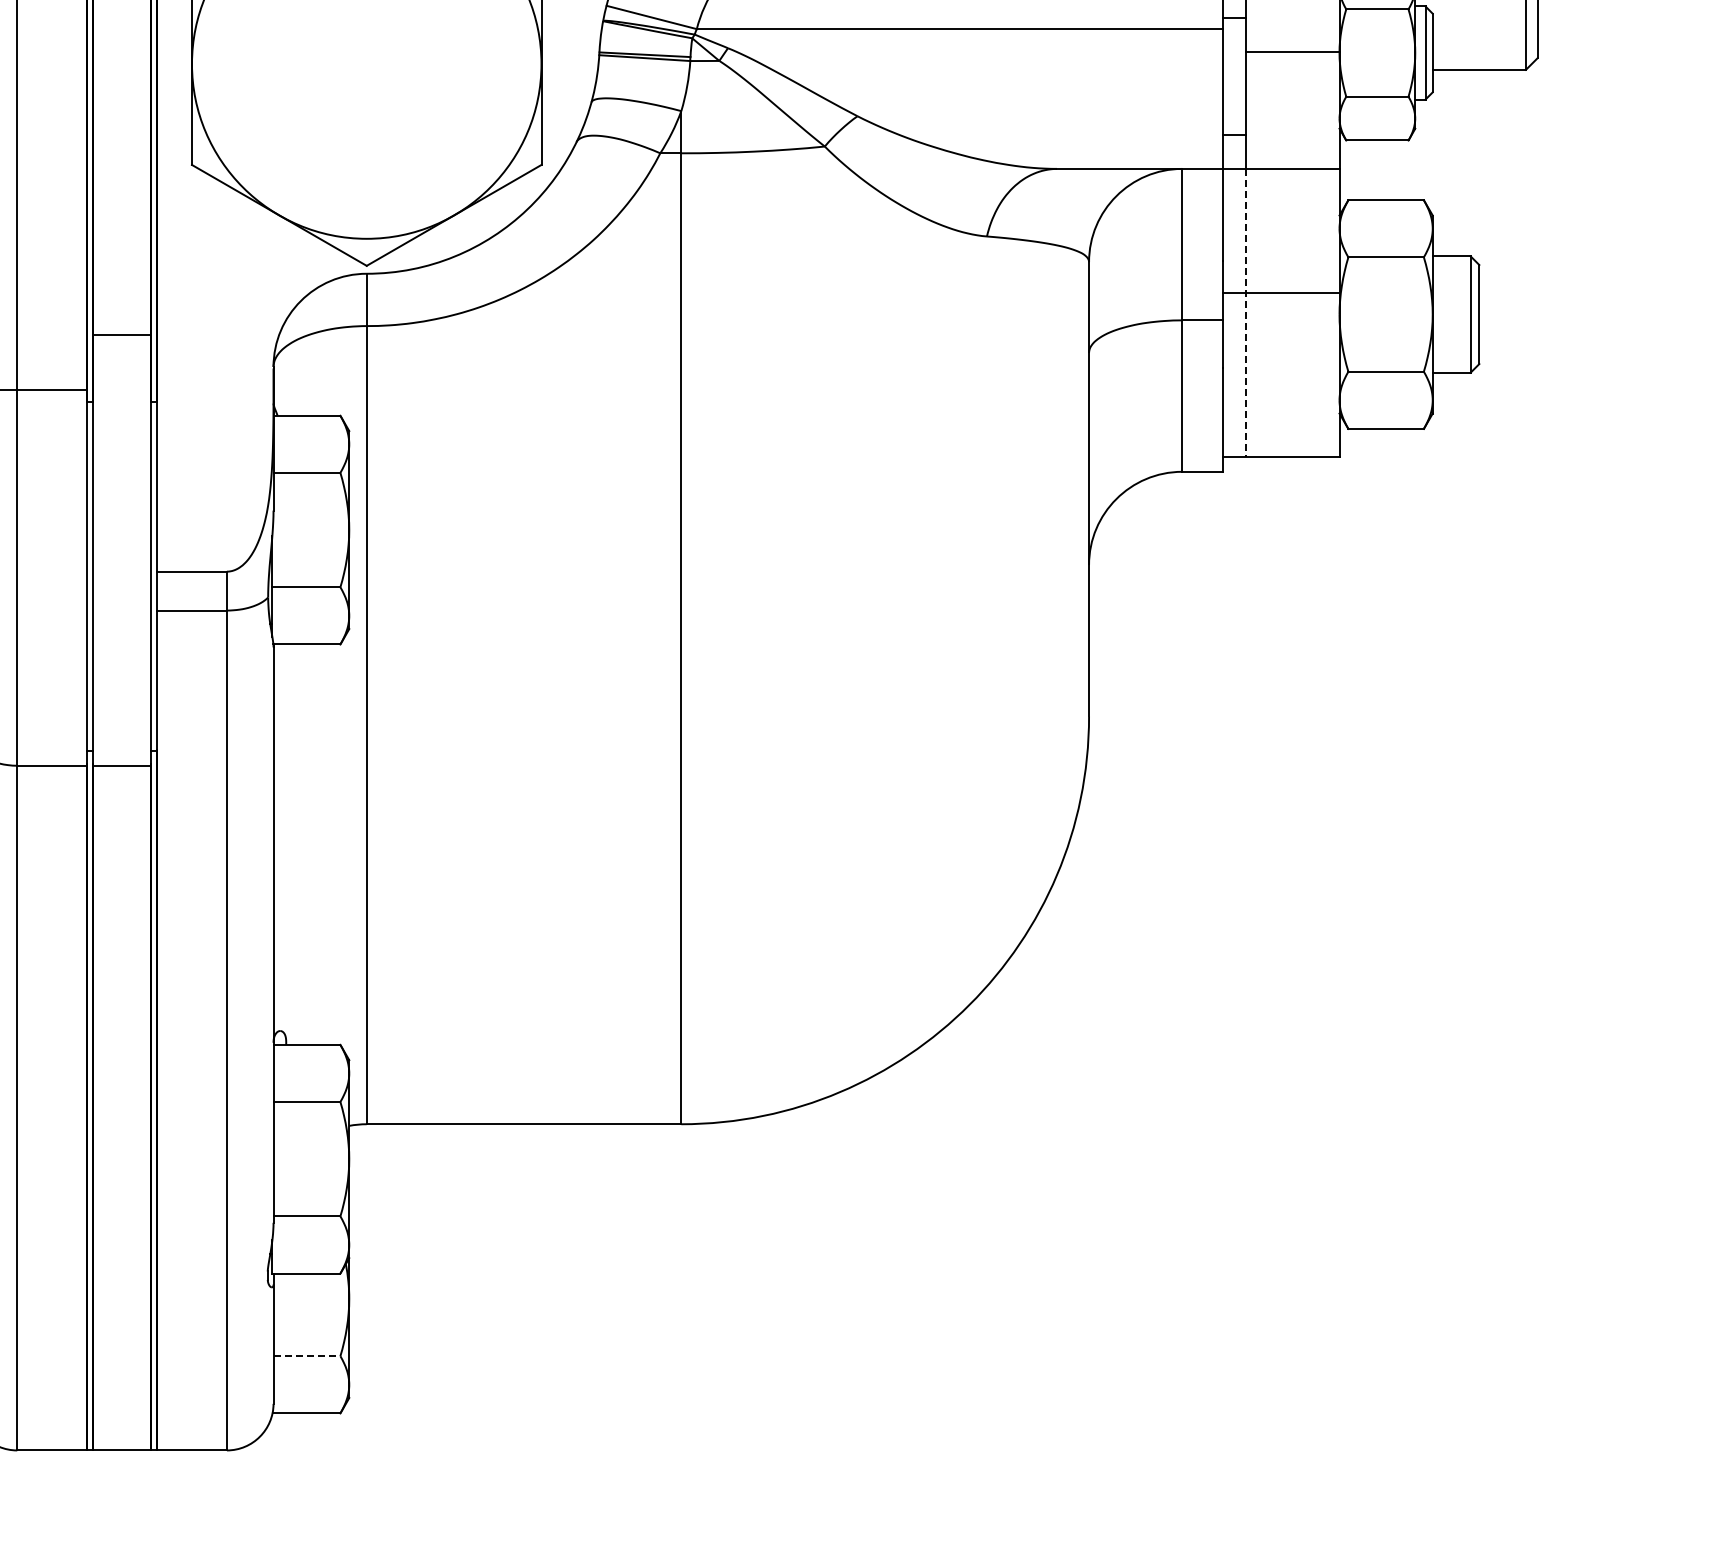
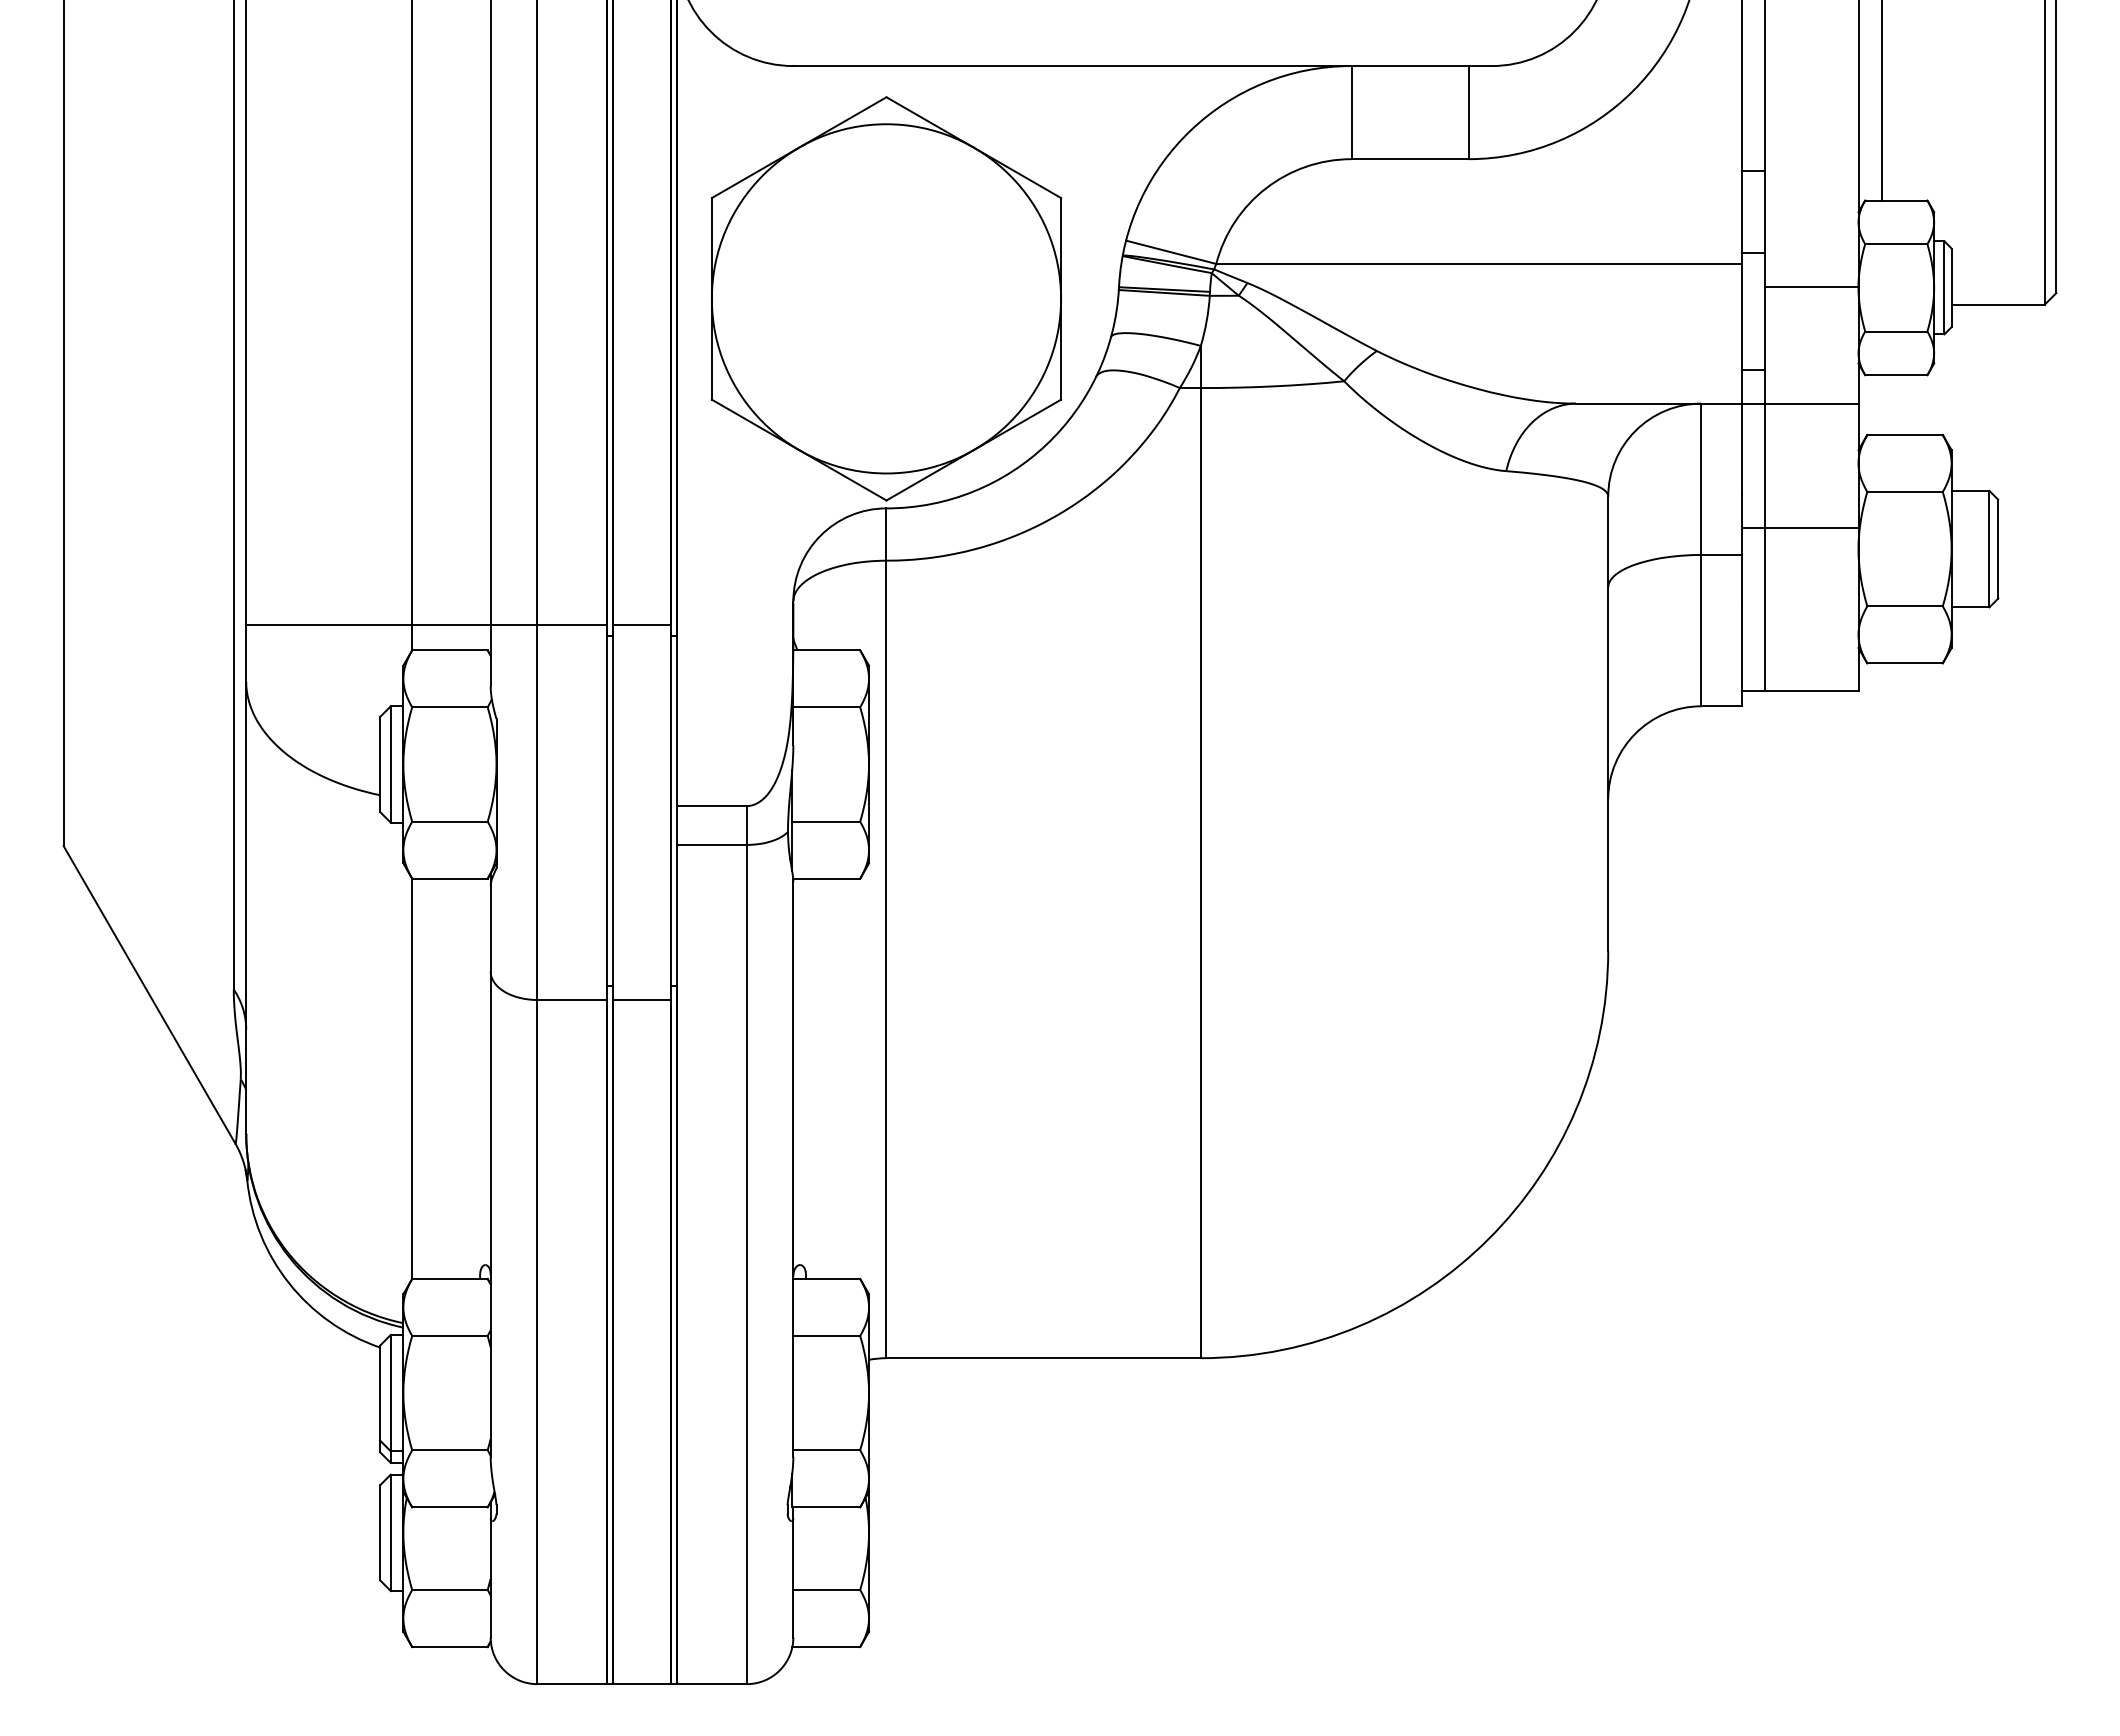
line: (1246, 312) -> (1765, 547), dashed -> solid
line: (121, 334) -> (641, 624), moved
line: (307, 1355) -> (827, 1589), dashed -> solid

